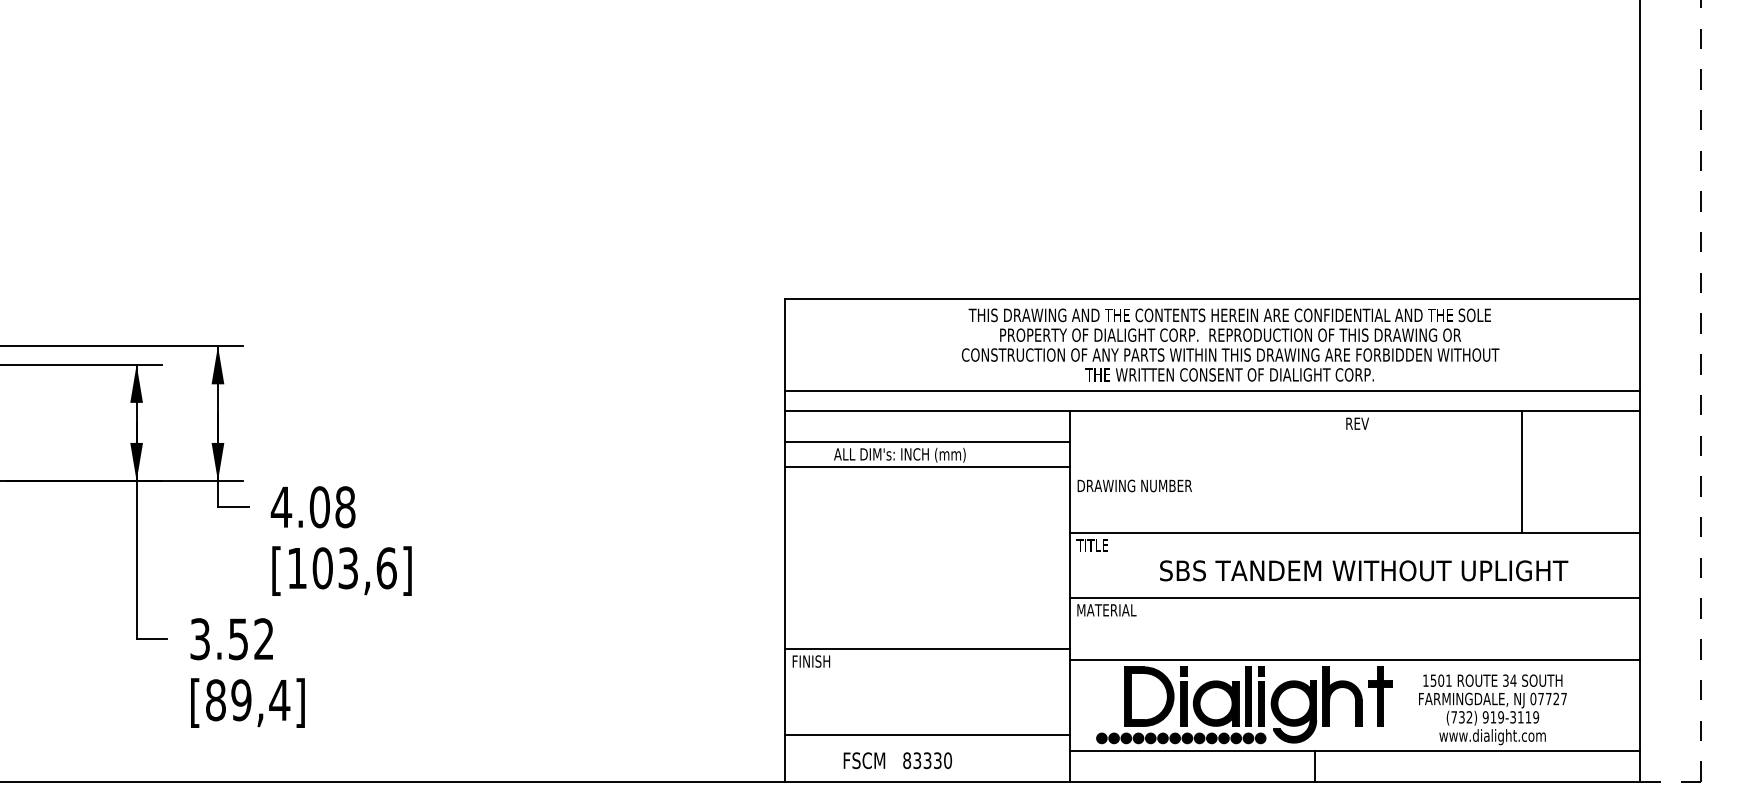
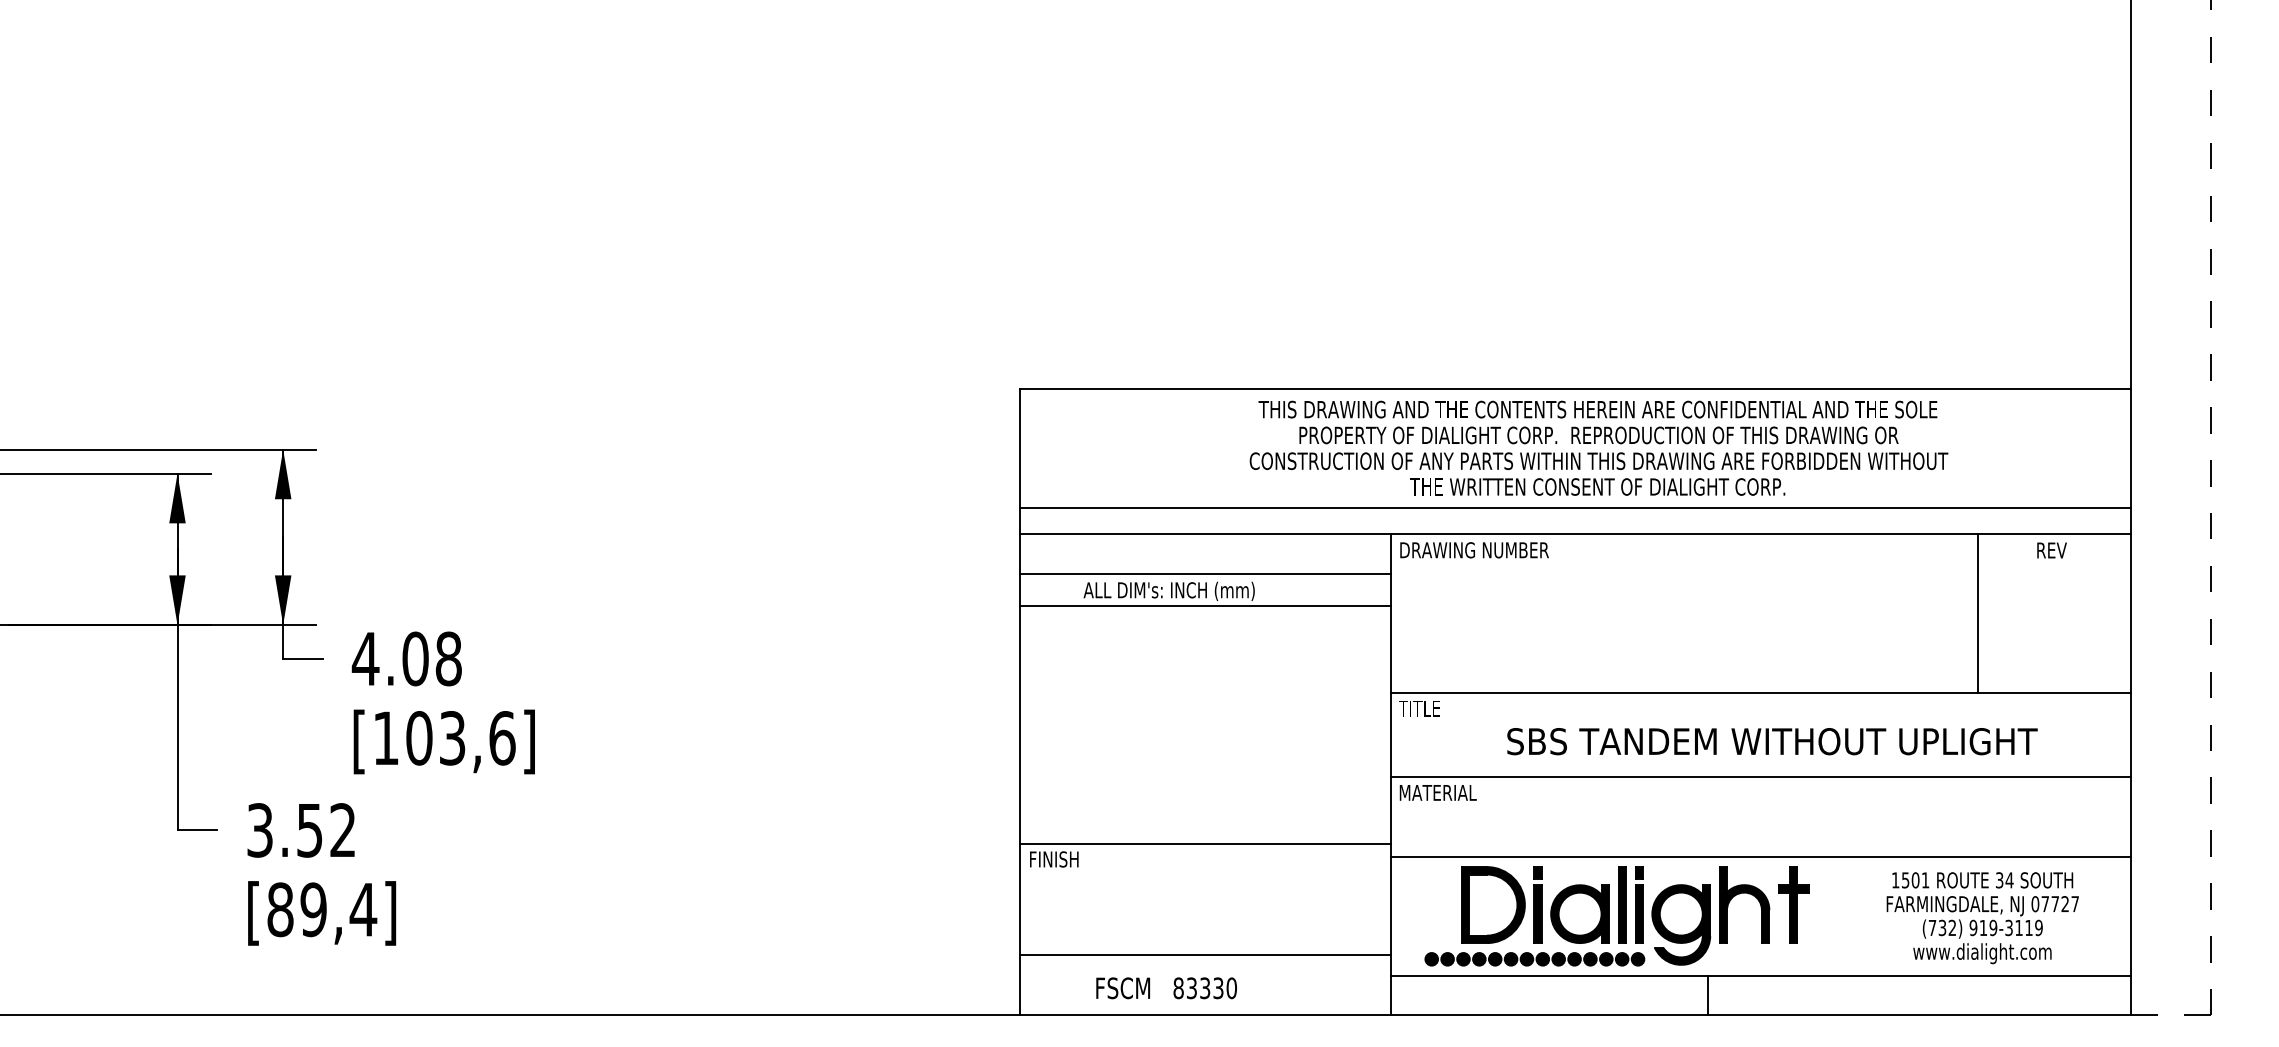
text: (1357, 423) -> (2051, 550), moved
text: (1134, 486) -> (1474, 550), moved
text: (1492, 710) -> (1982, 918), moved

